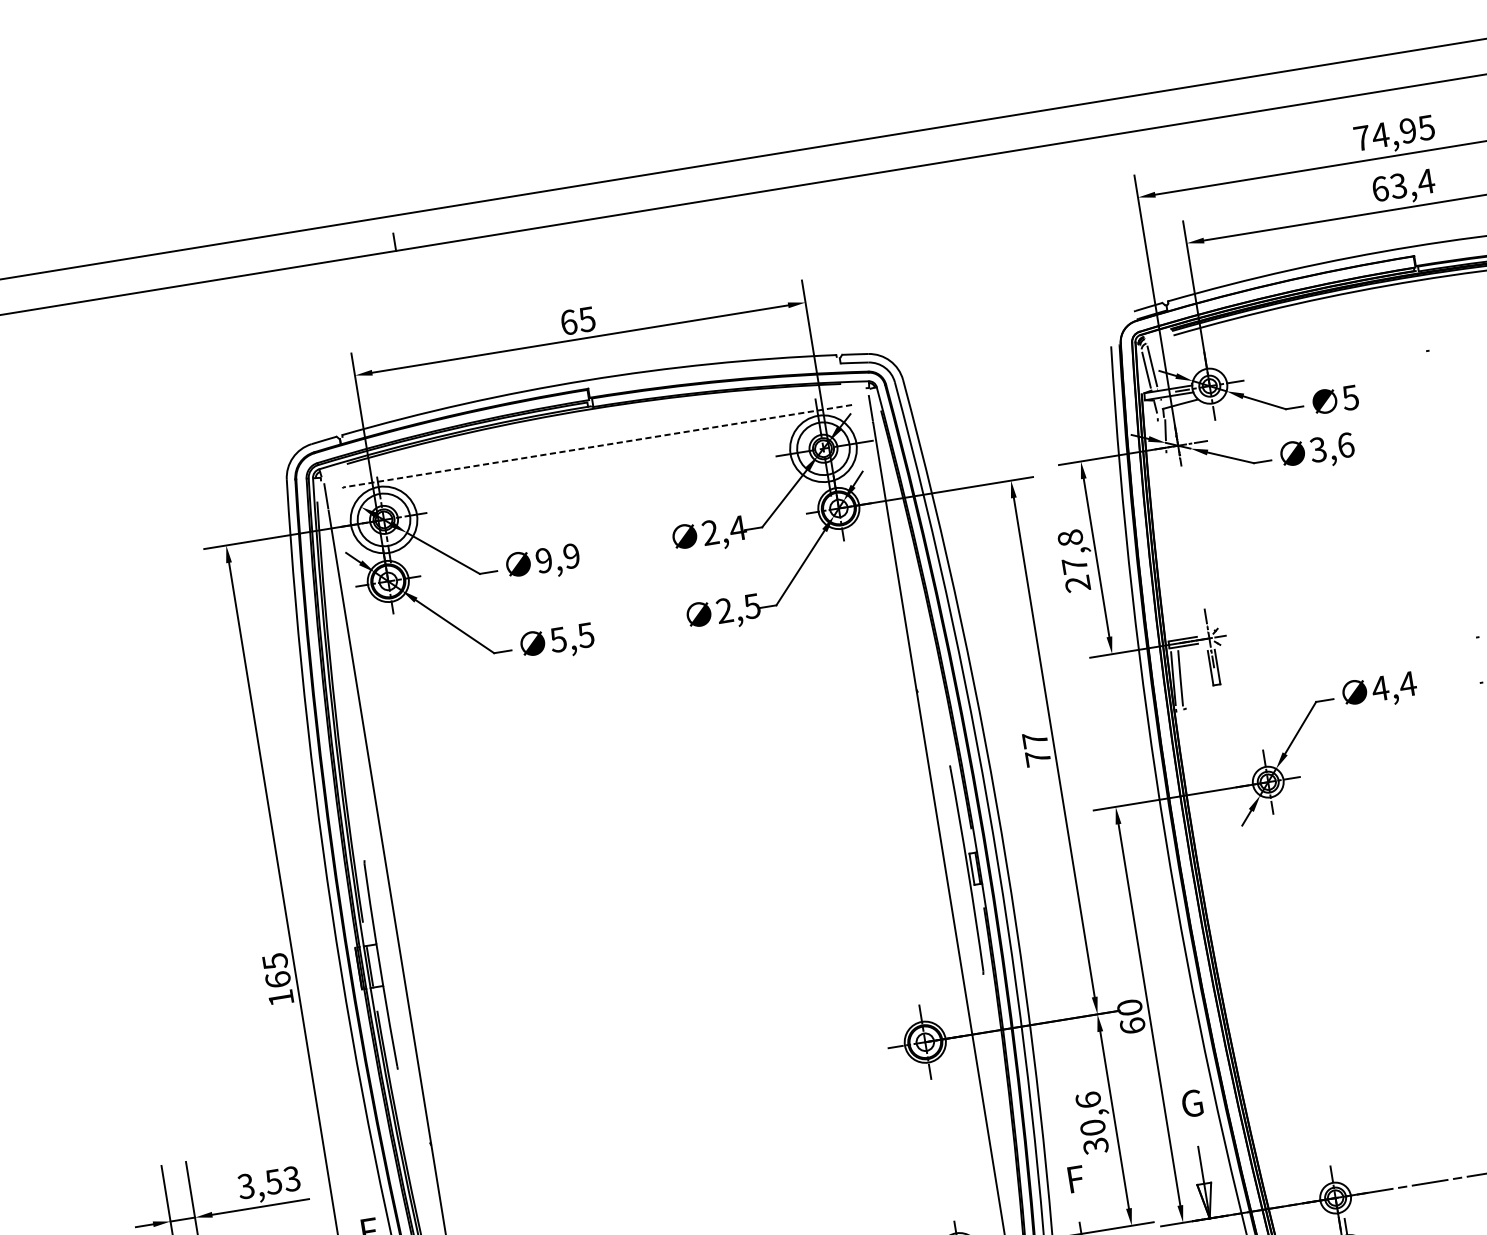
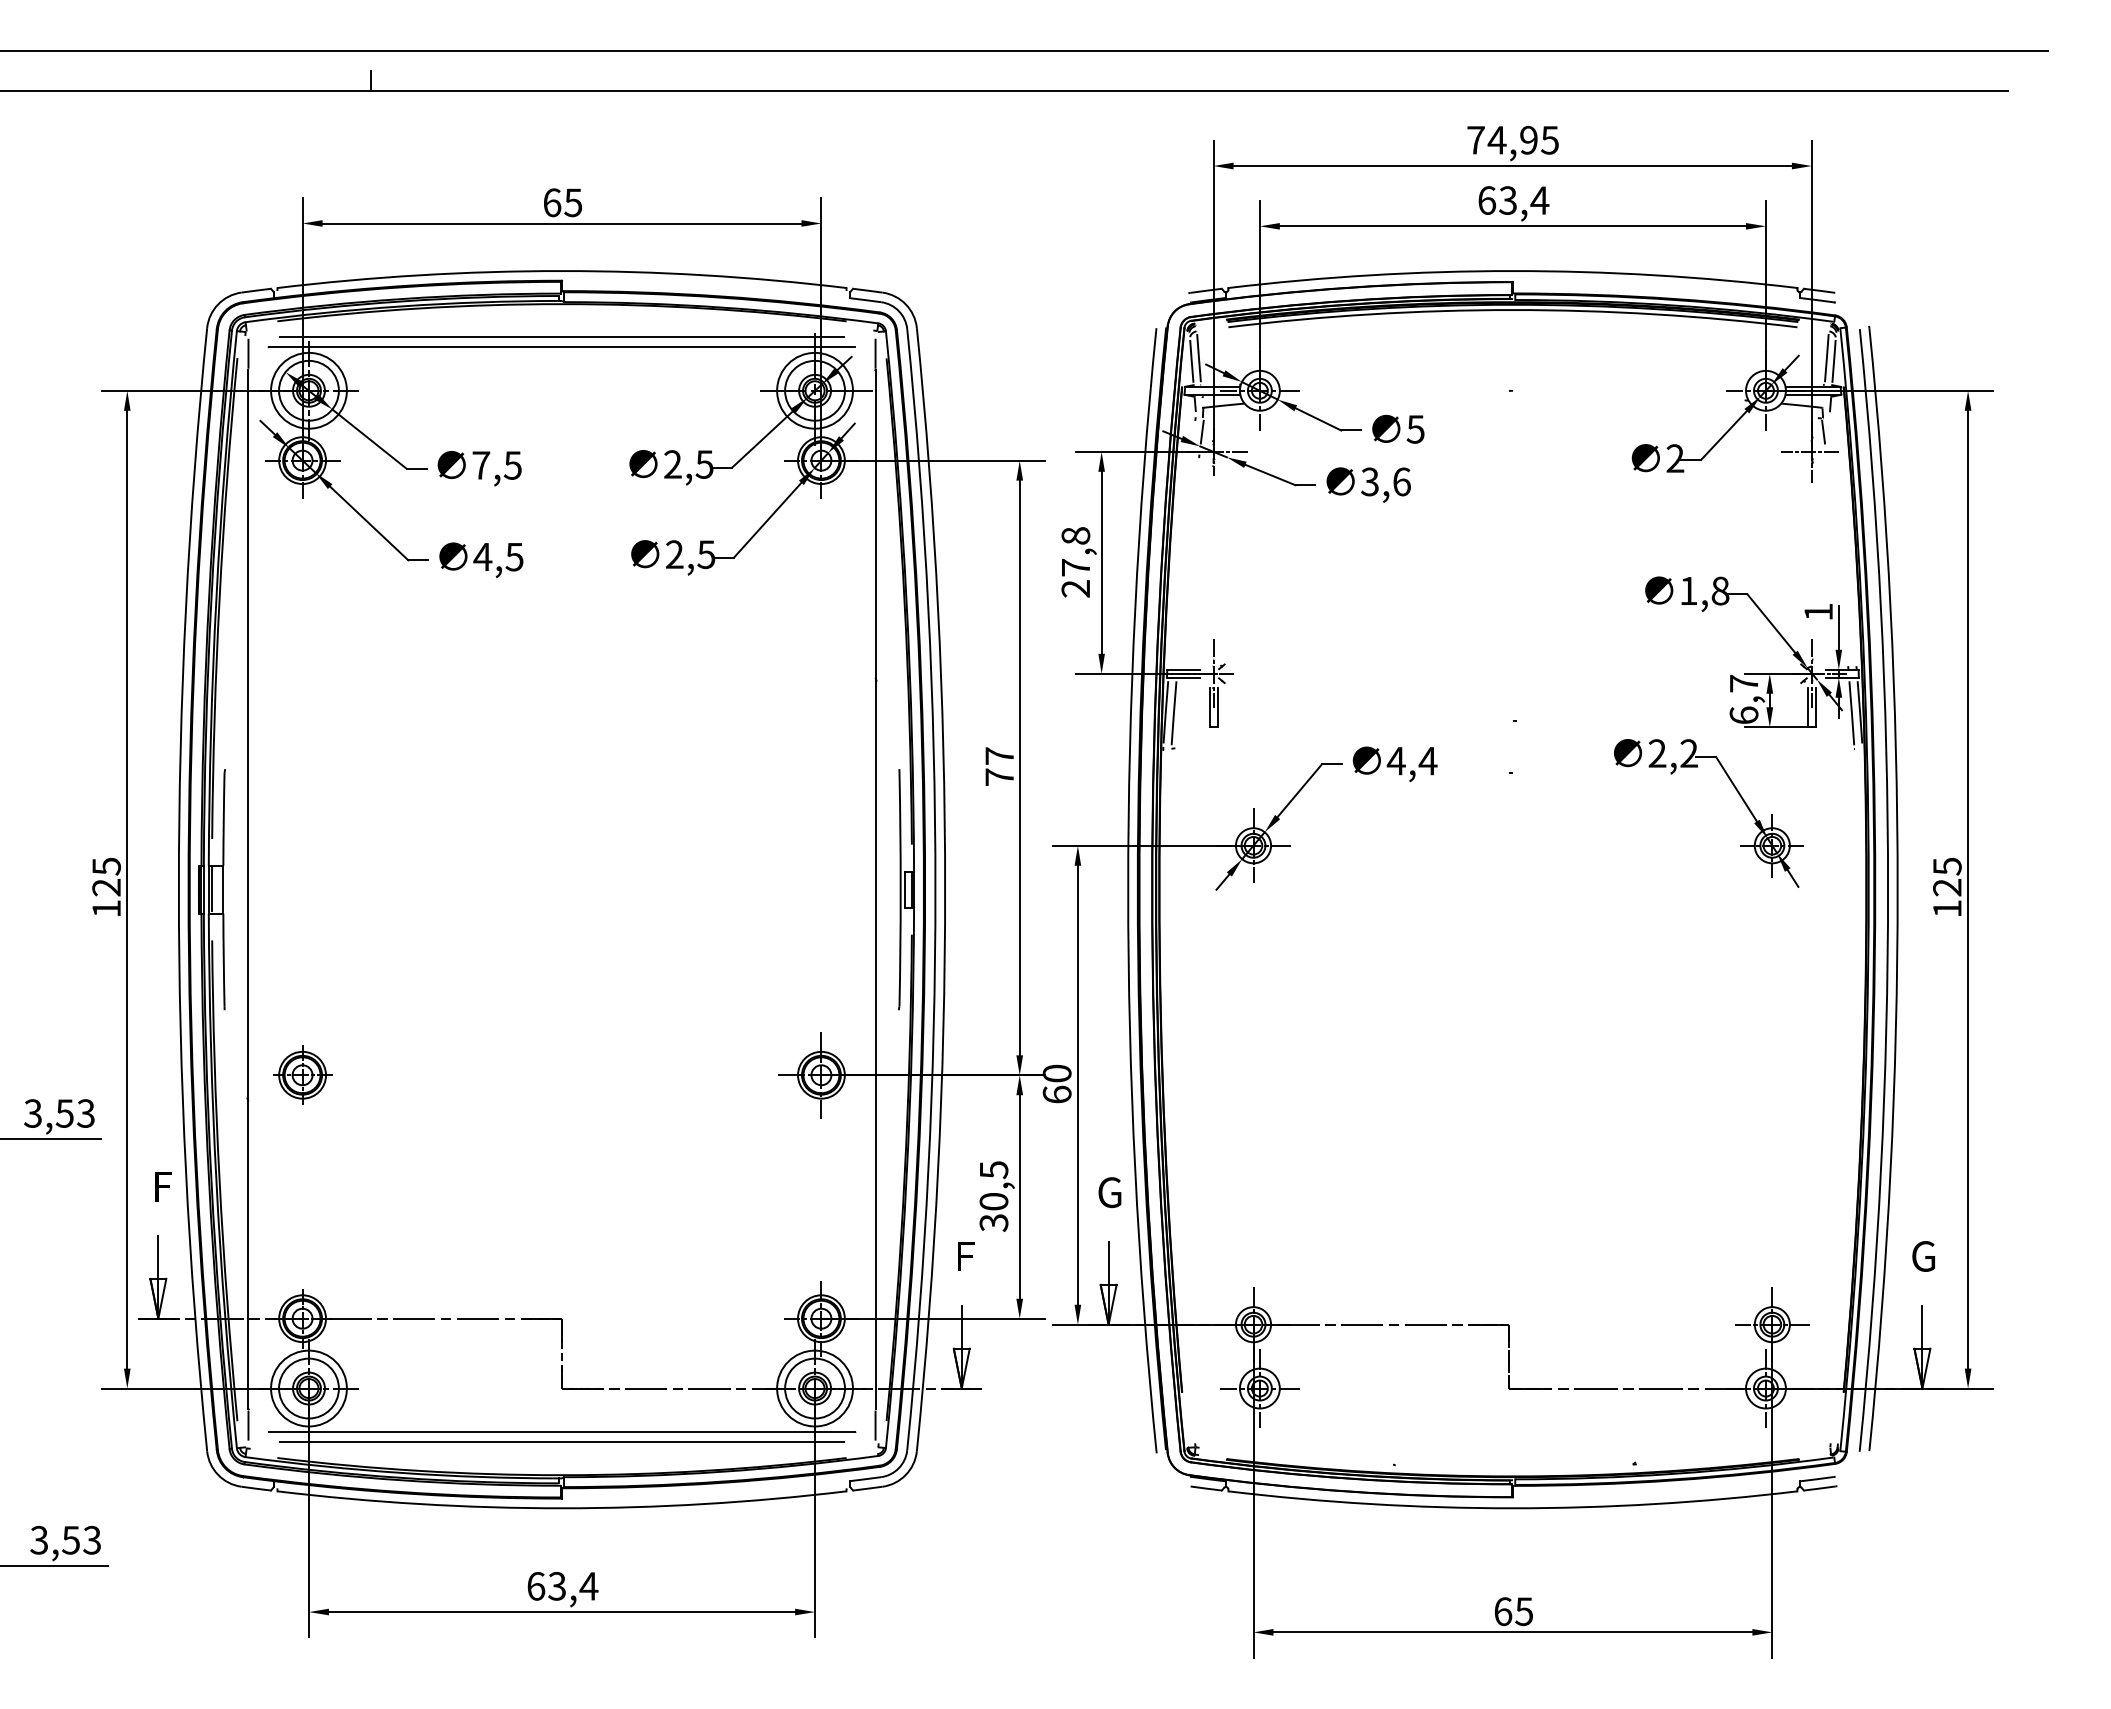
line: (595, 438) -> (561, 337), added
line: (597, 445) -> (561, 346), dashed -> solid
text: (737, 528) -> (704, 464), 2,4 -> 2,5
text: (557, 558) -> (496, 465), 9,9 -> 7,5
text: (558, 640) -> (482, 557), 5,5 -> 4,5
text: (278, 979) -> (106, 887), 165 -> 125
text: (1088, 1100) -> (993, 1170), 30,6 -> 30,5
part: (474, 1114) -> (302, 1074), added

